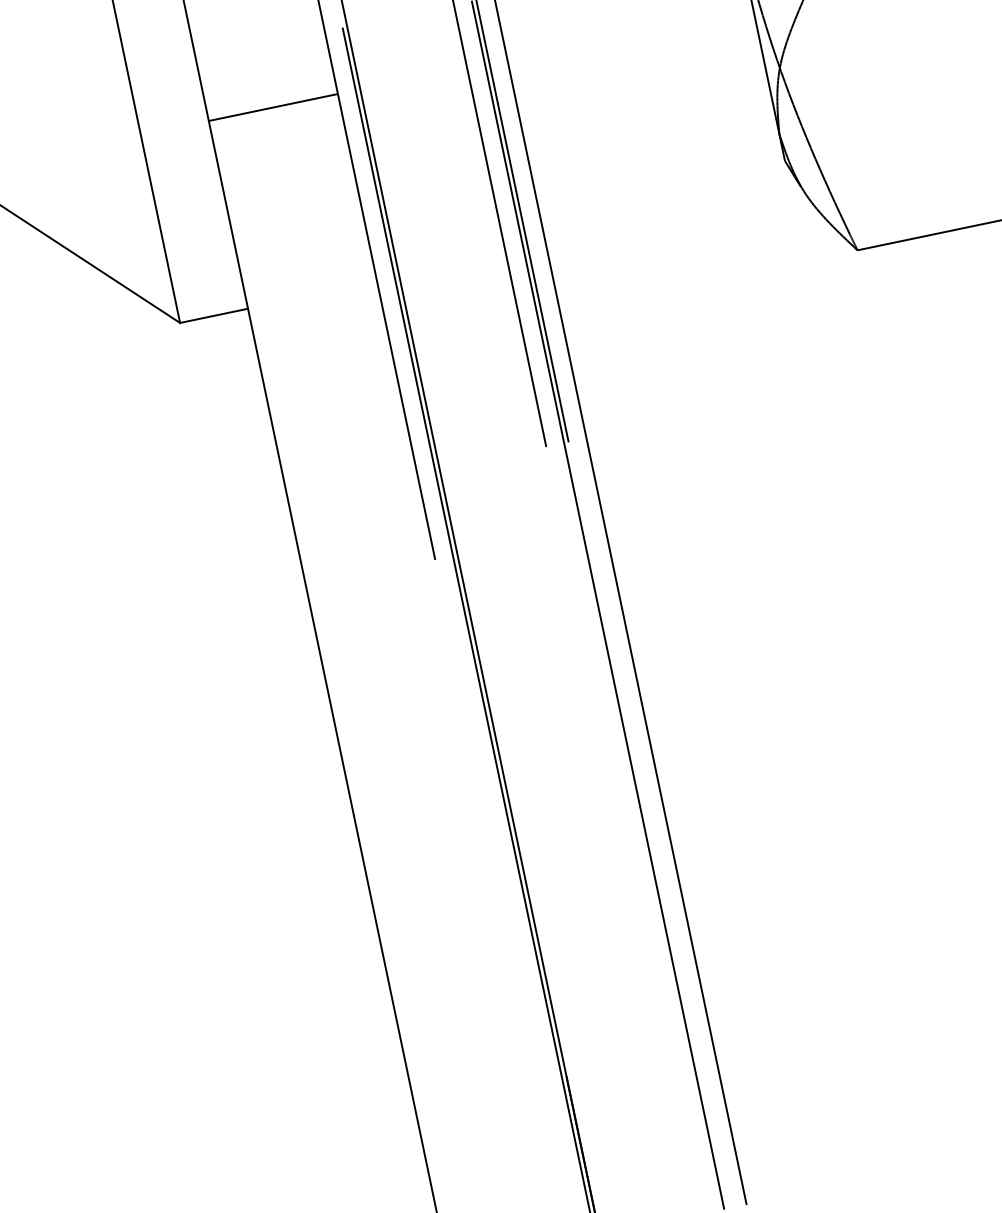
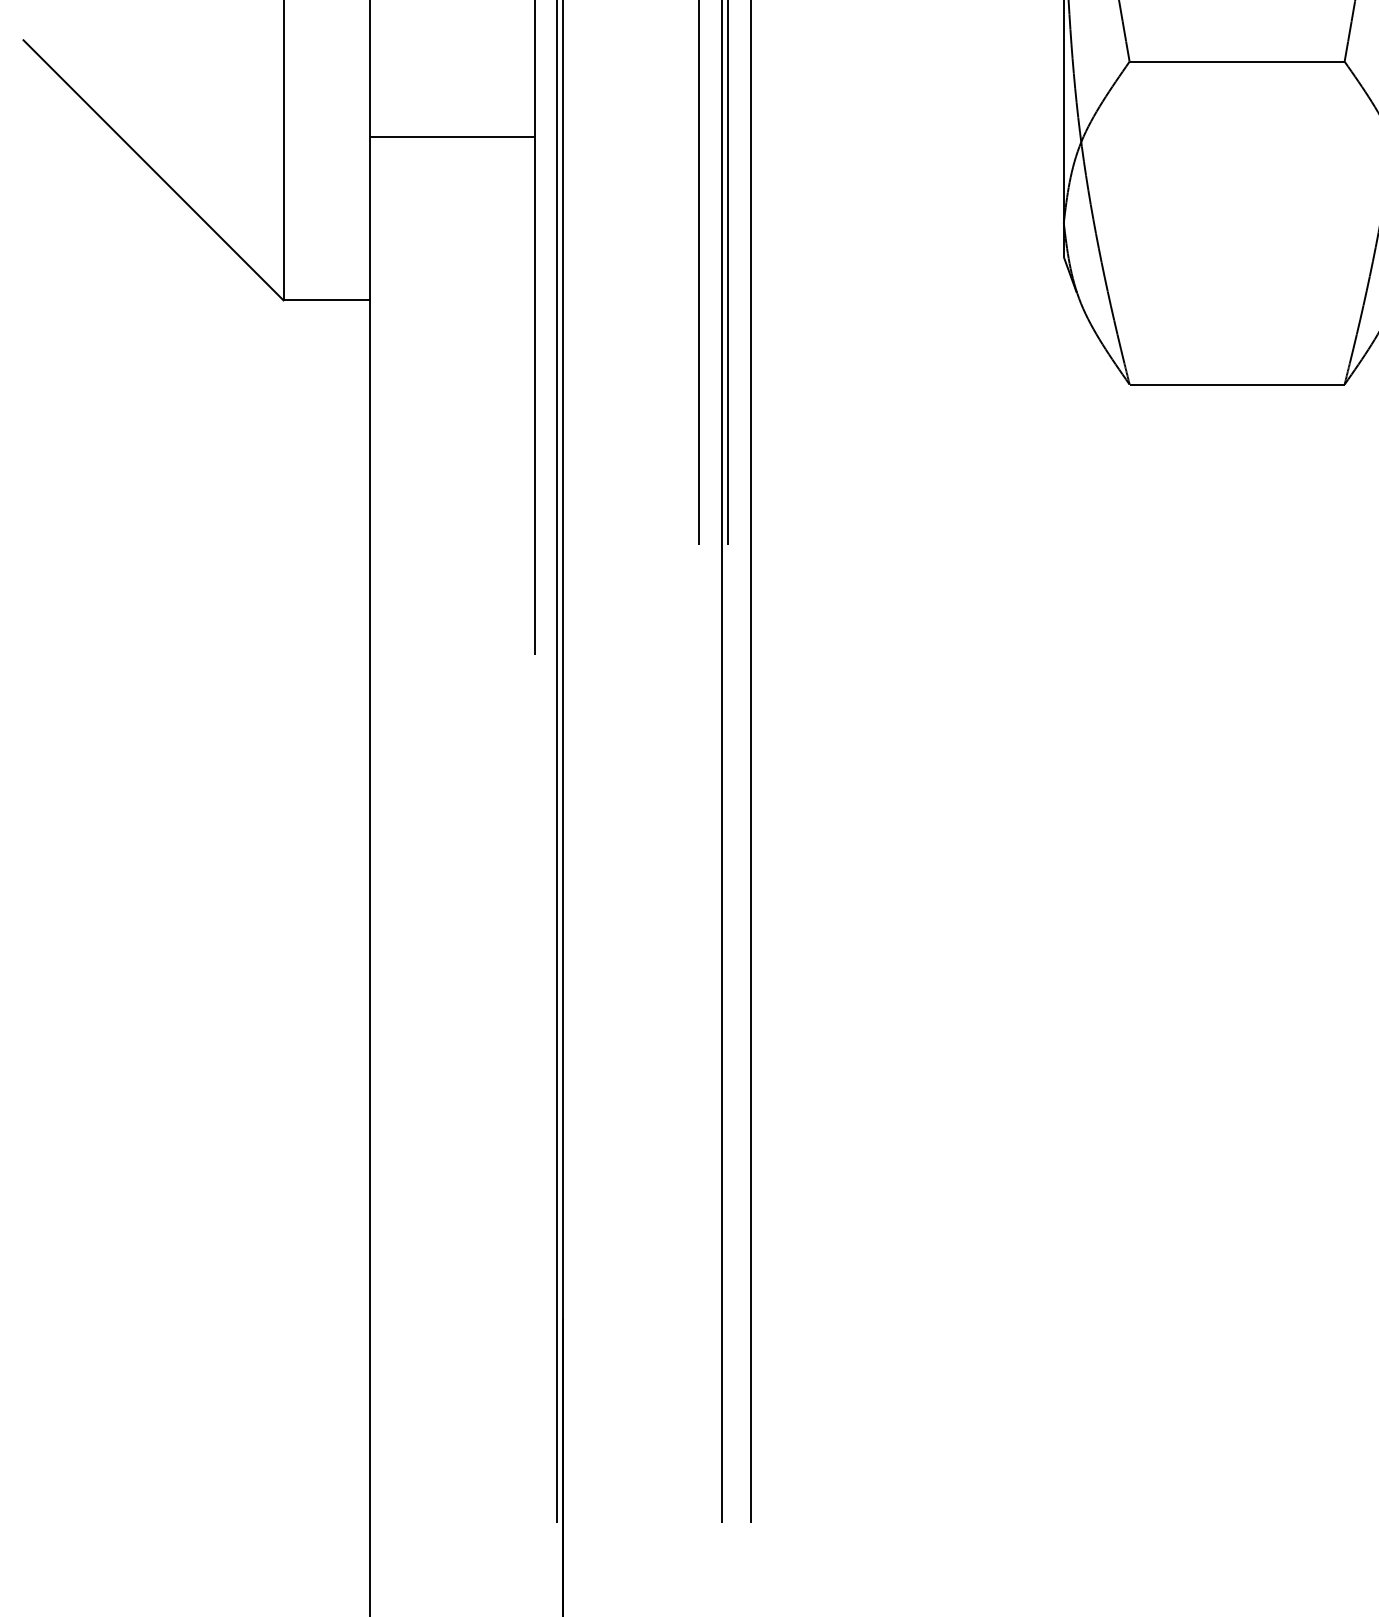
line: (273, 107) -> (452, 137), moved

